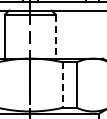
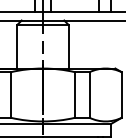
line: (55, 36) -> (68, 46), dashed -> solid
line: (62, 85) -> (75, 95), dashed -> solid

